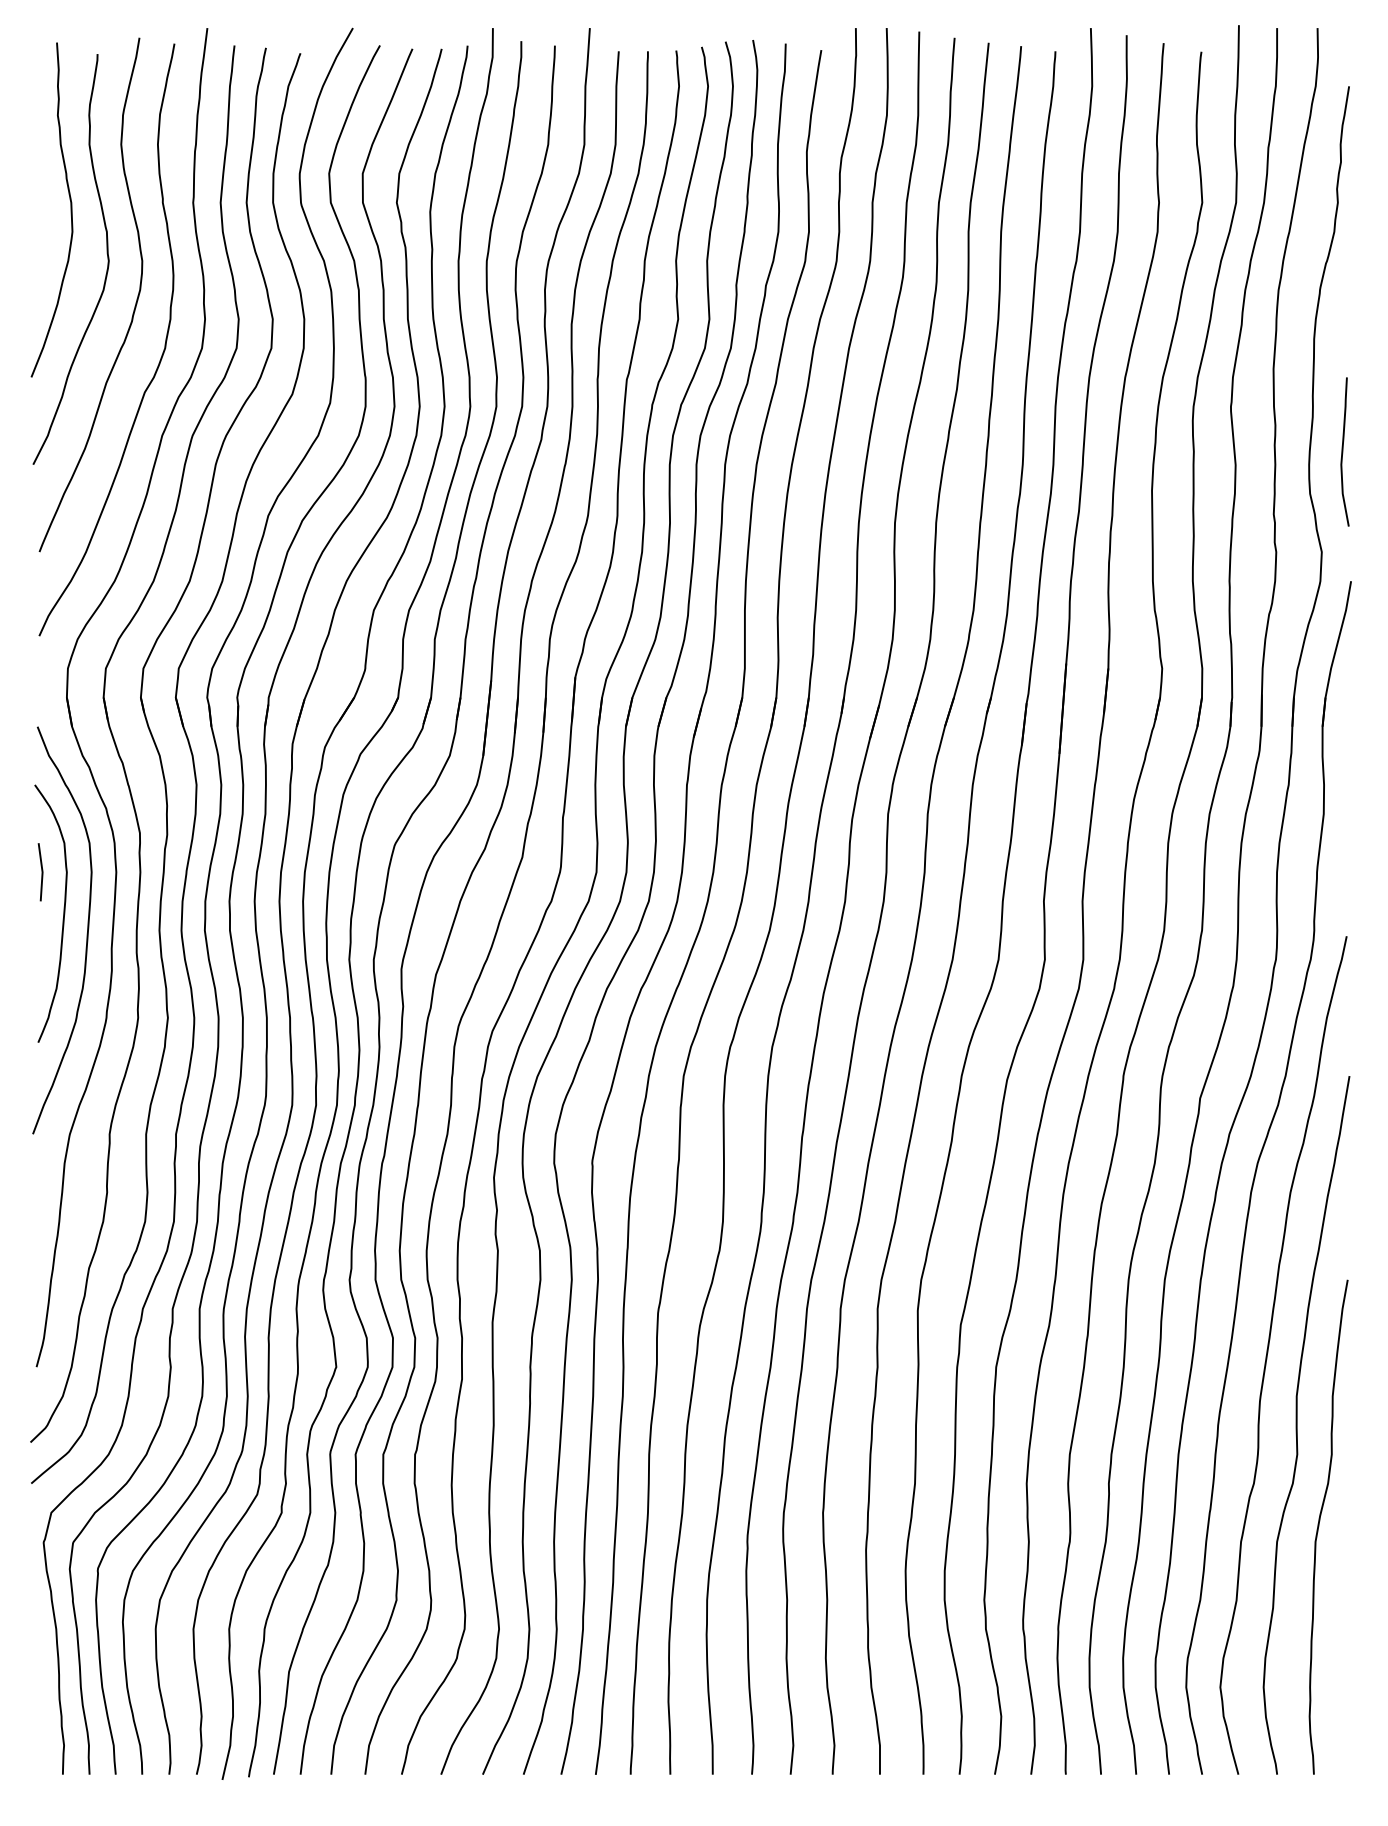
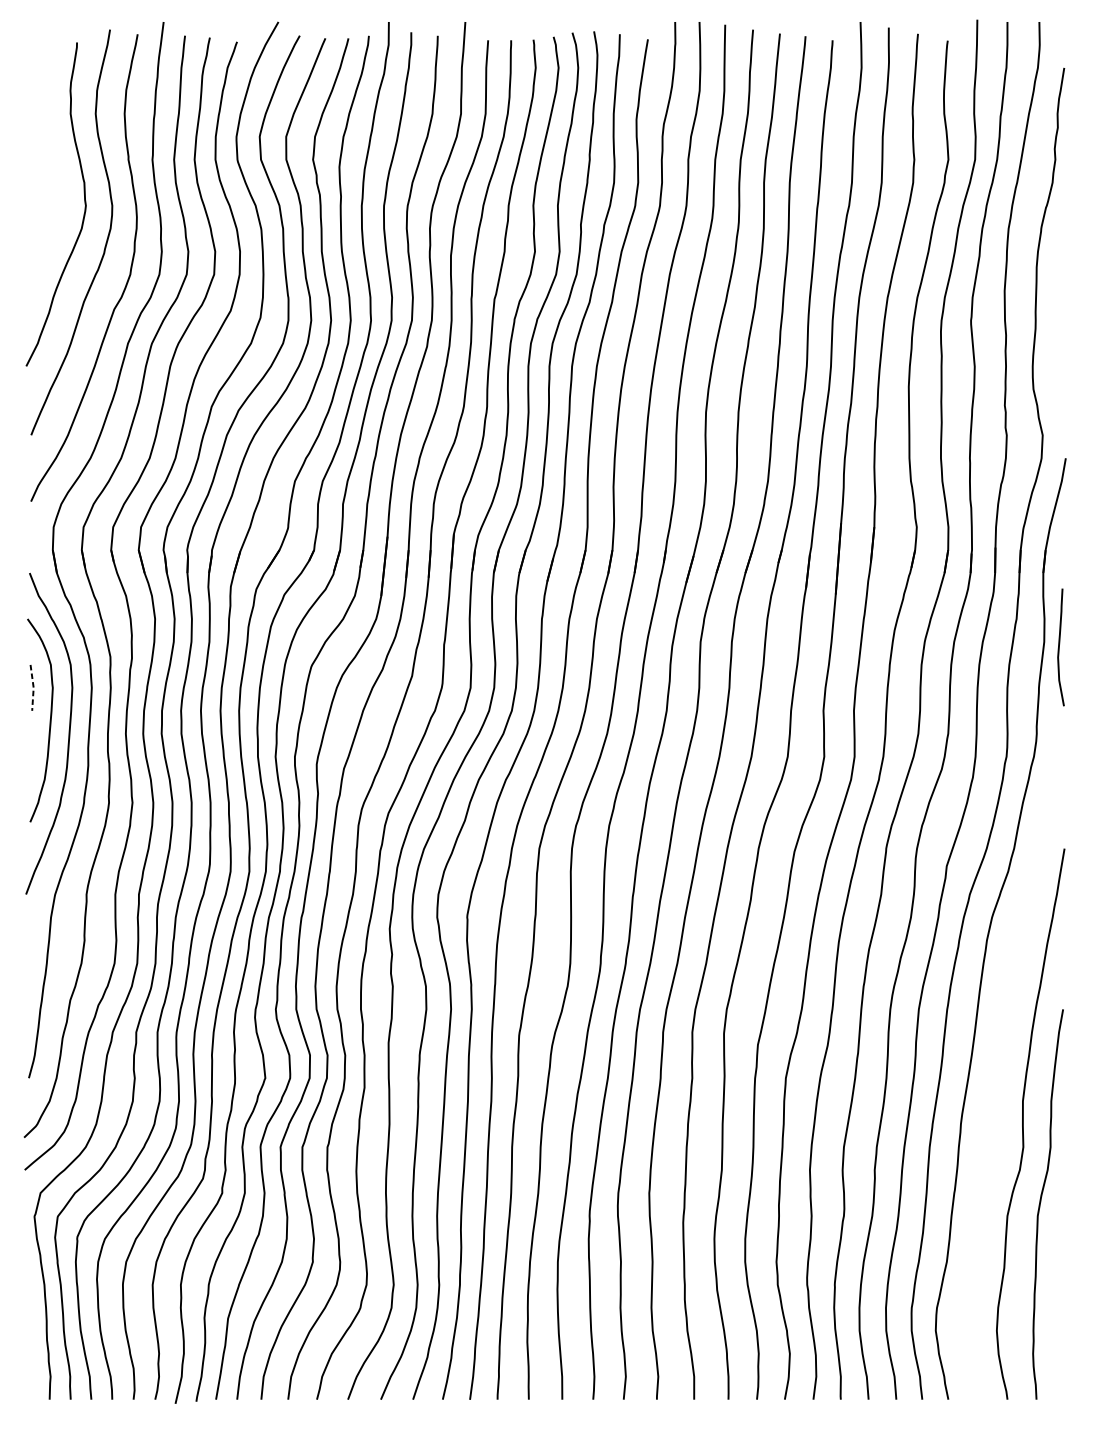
curve: (70, 209) -> (55, 165), removed
curve: (1343, 451) -> (1059, 647), moved
line: (42, 872) -> (33, 688), solid -> dashed
curve: (1268, 1353) -> (1000, 1067), removed

